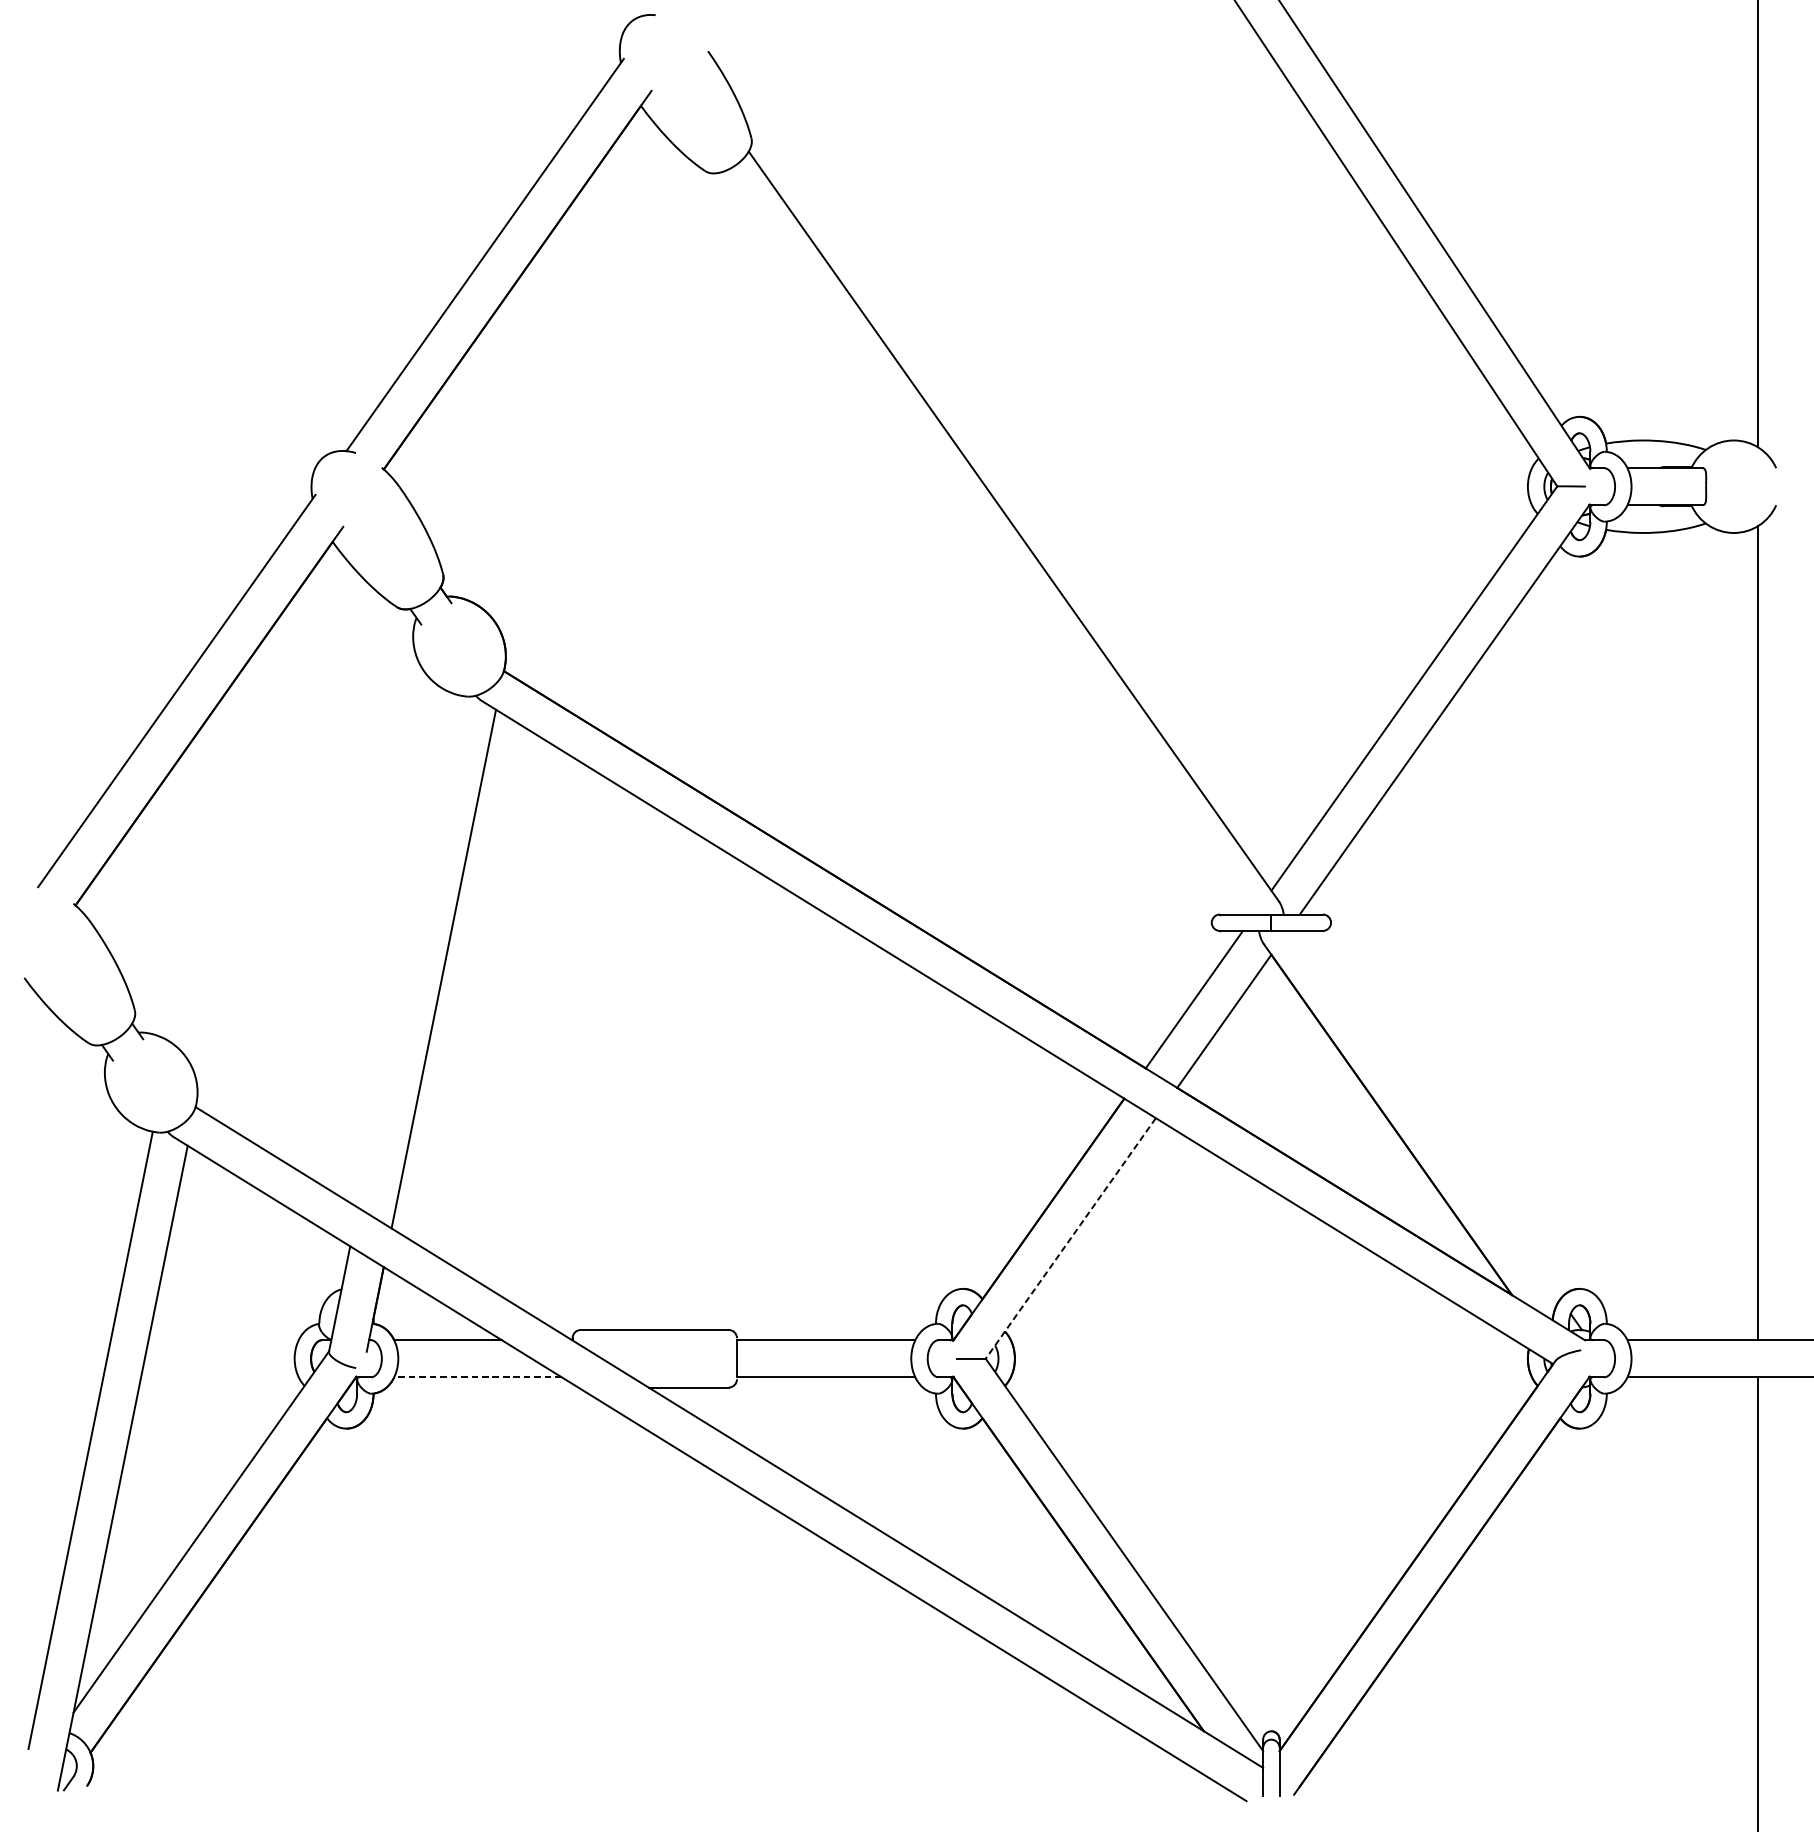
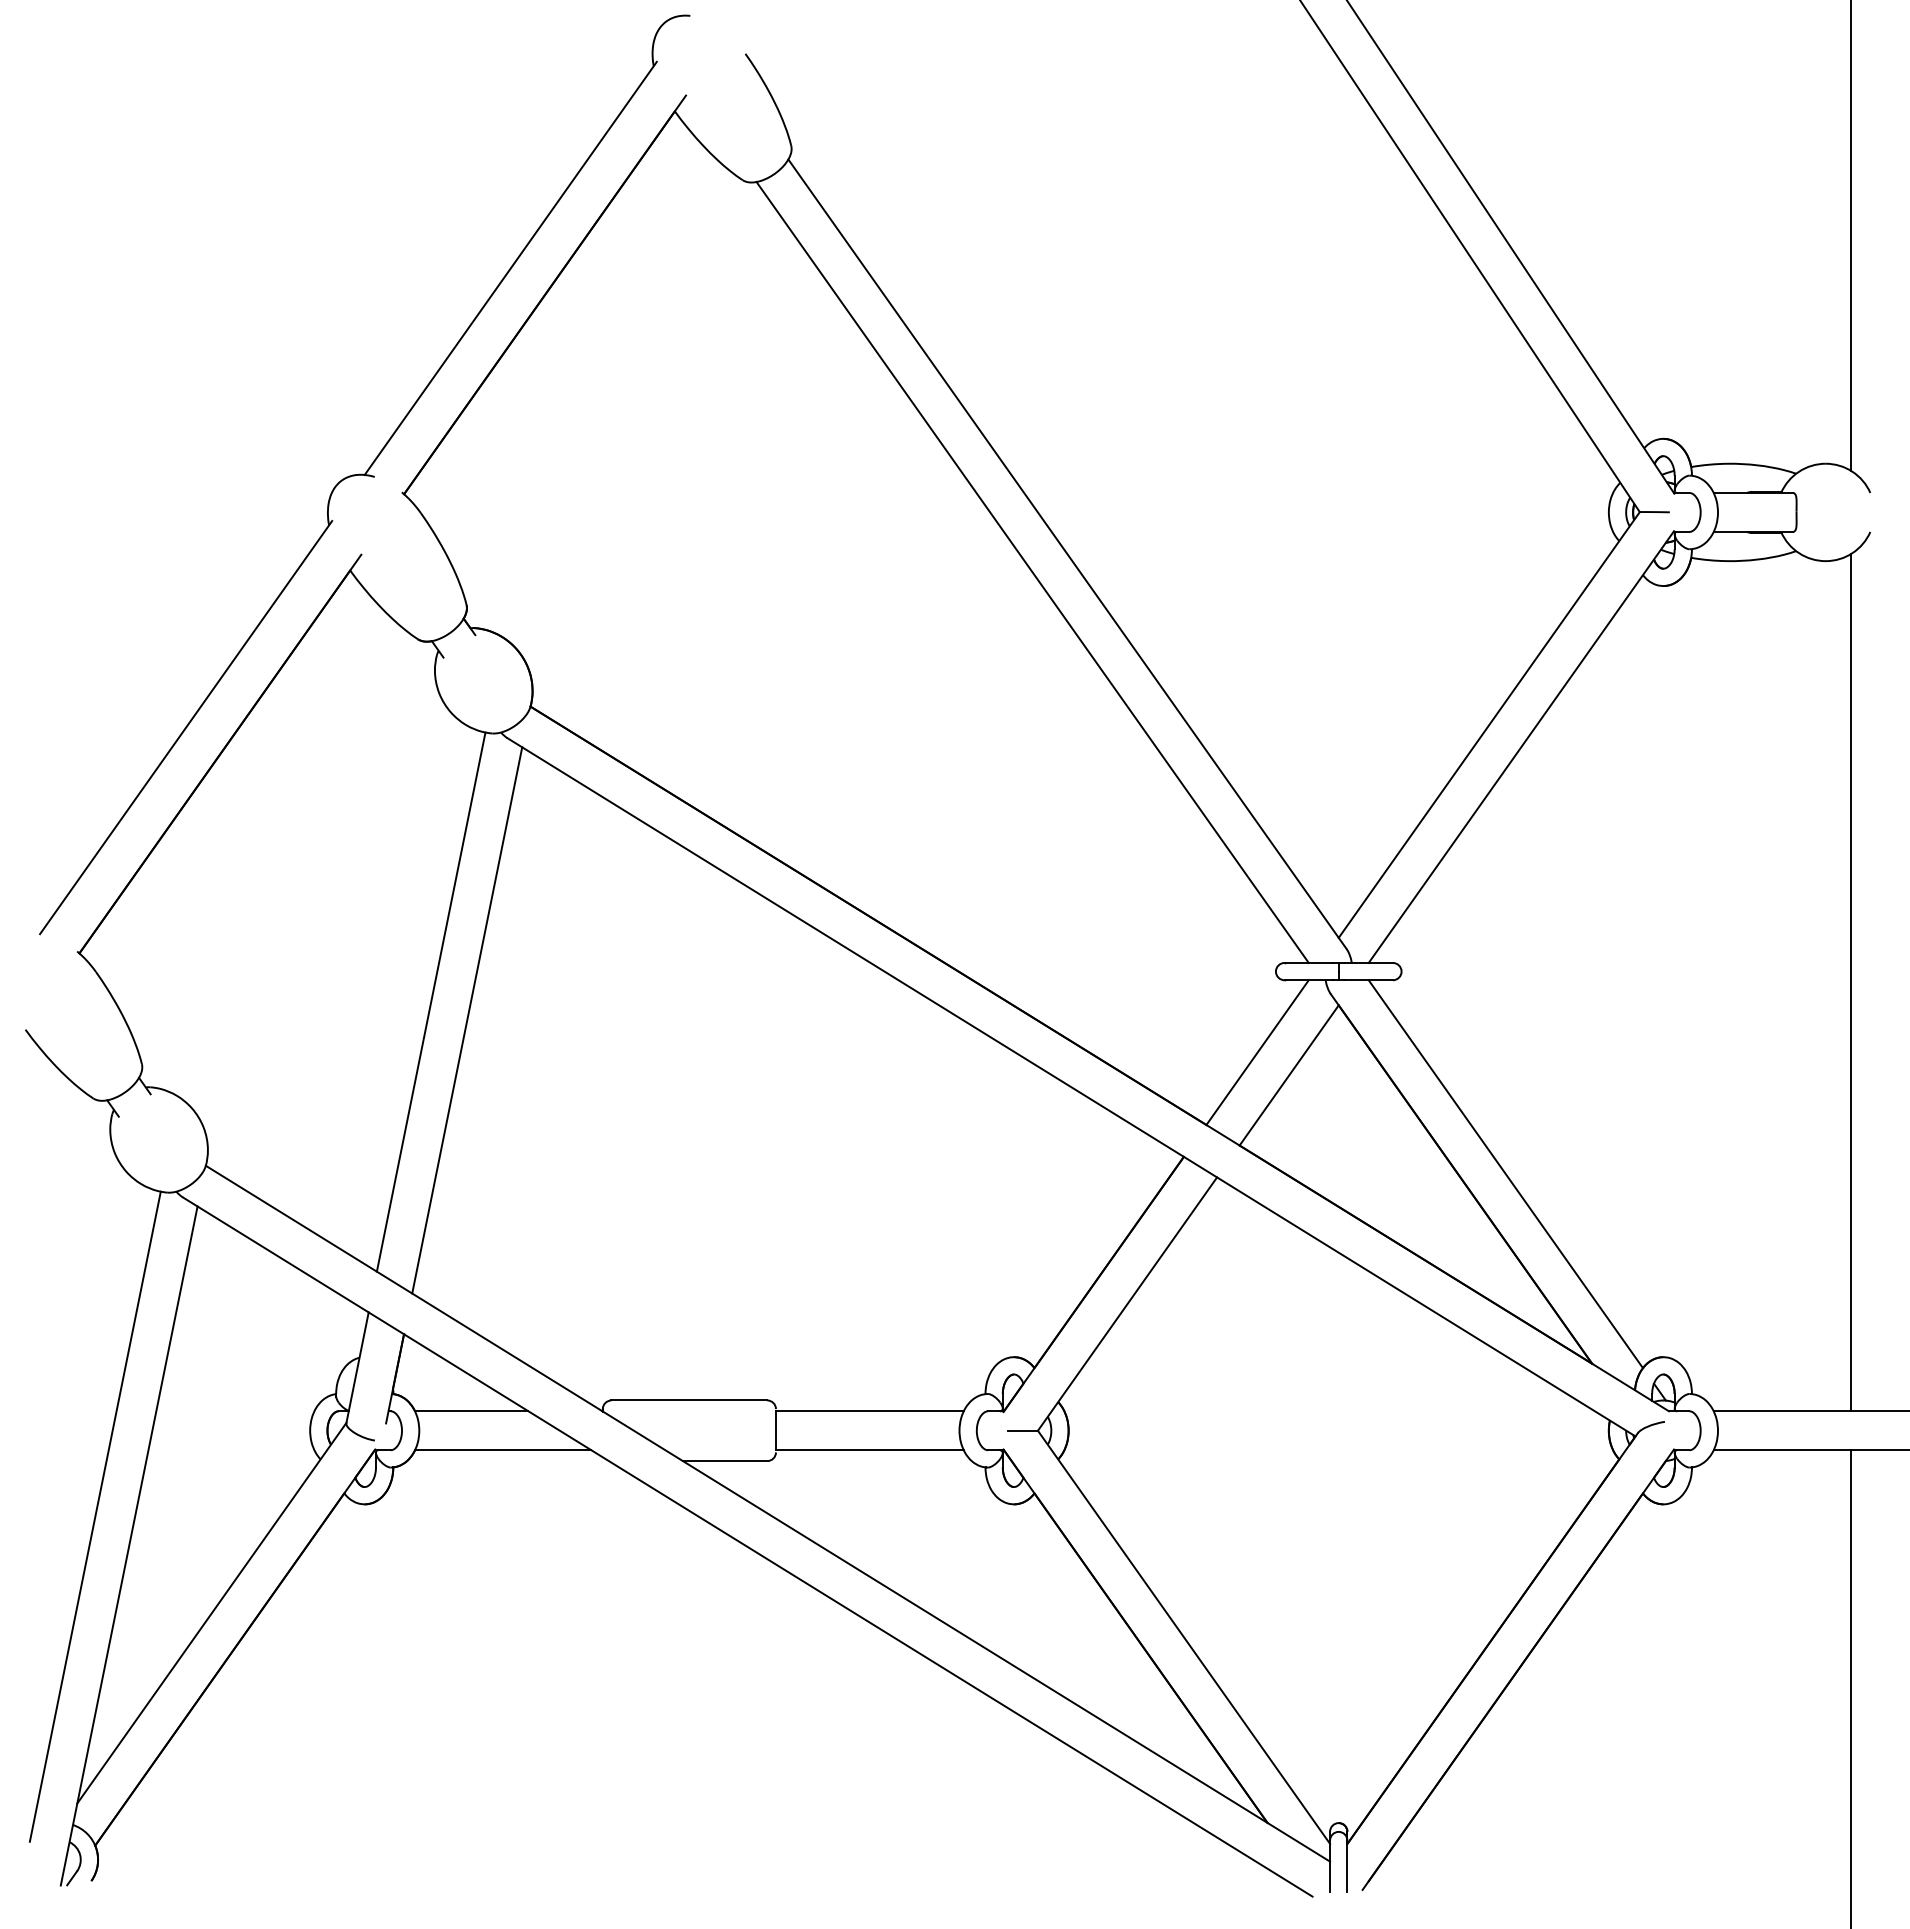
line: (980, 543) -> (1032, 572), added
line: (408, 951) -> (430, 1001), added
line: (1429, 1115) -> (1505, 1174), added
line: (1070, 1238) -> (1127, 1304), dashed -> solid
line: (477, 1377) -> (502, 1450), dashed -> solid

